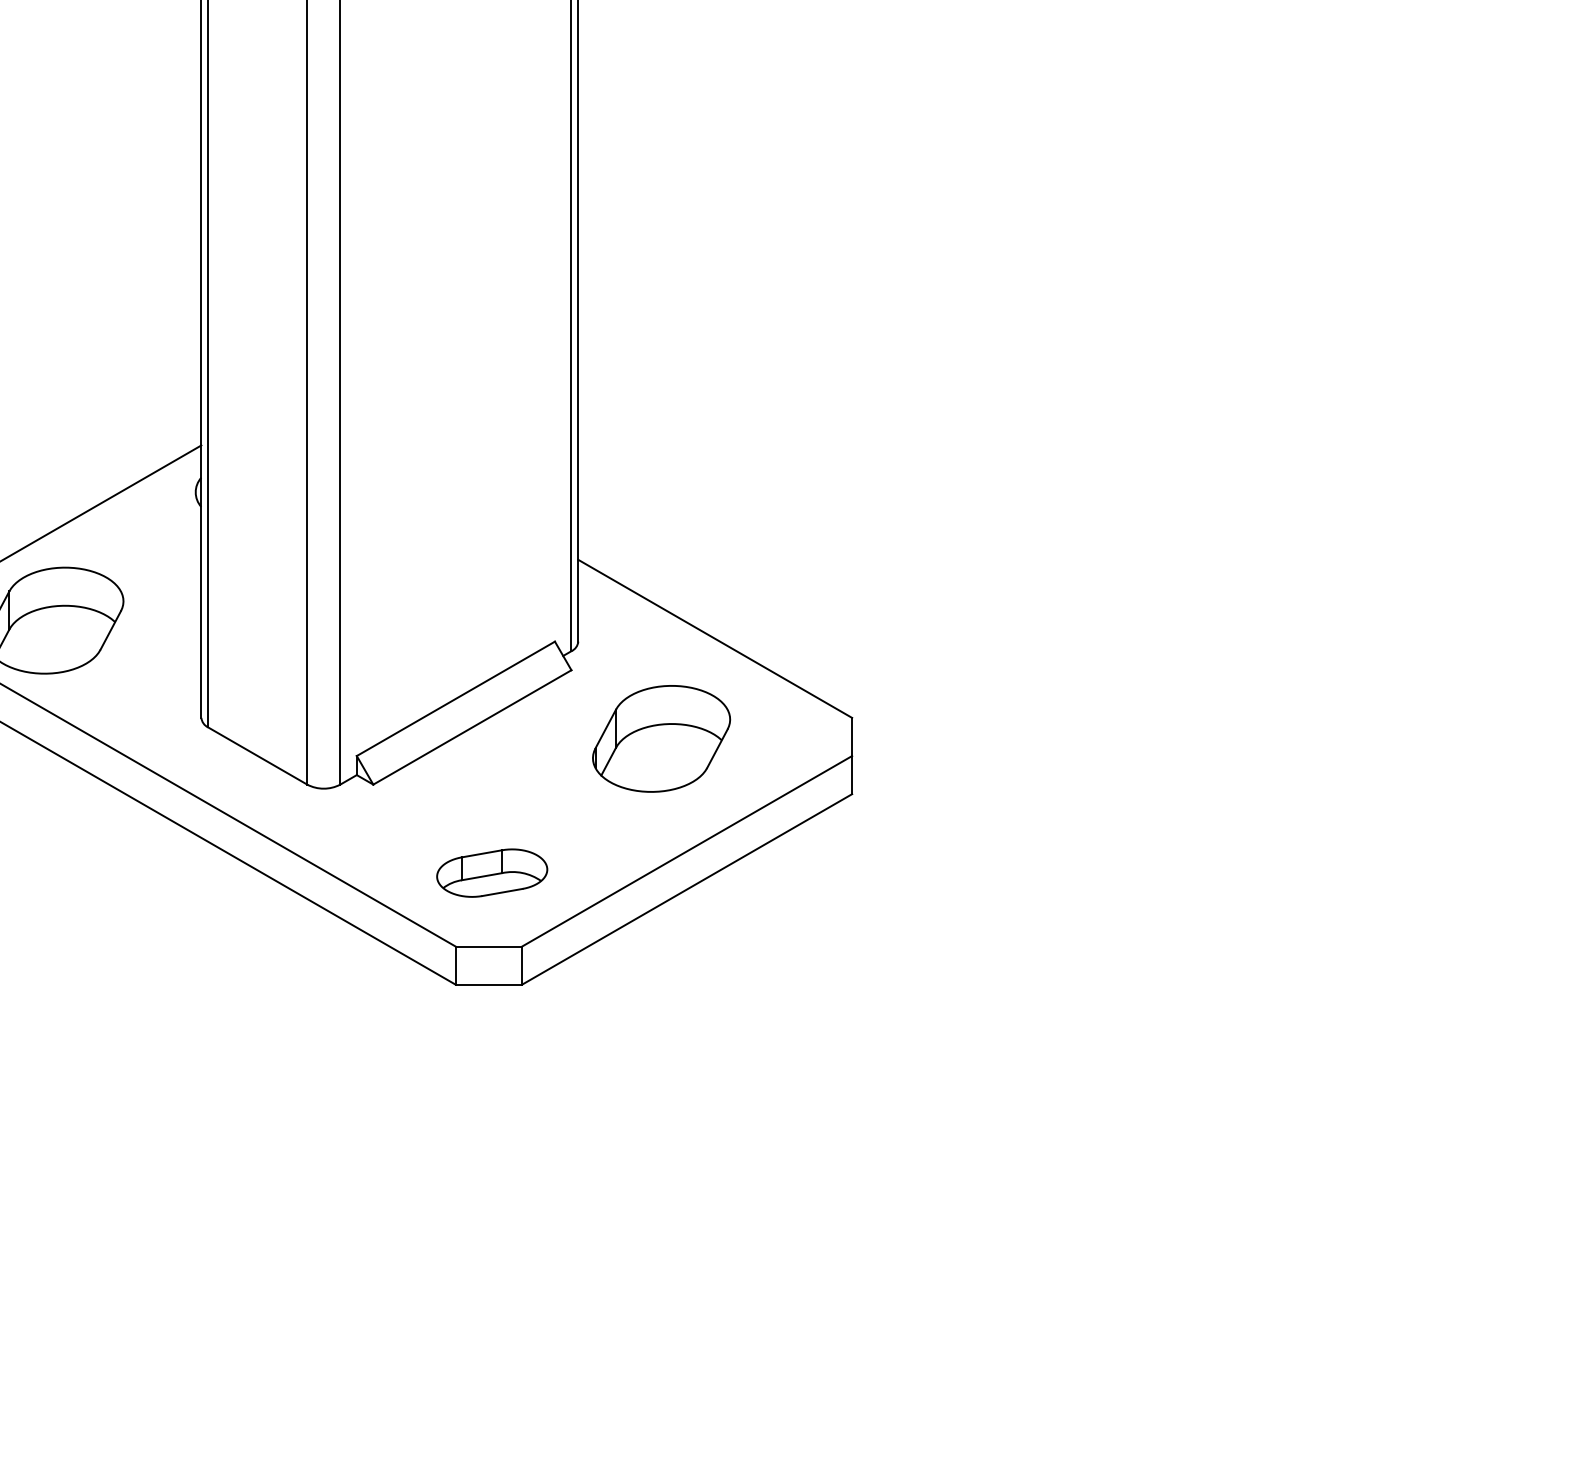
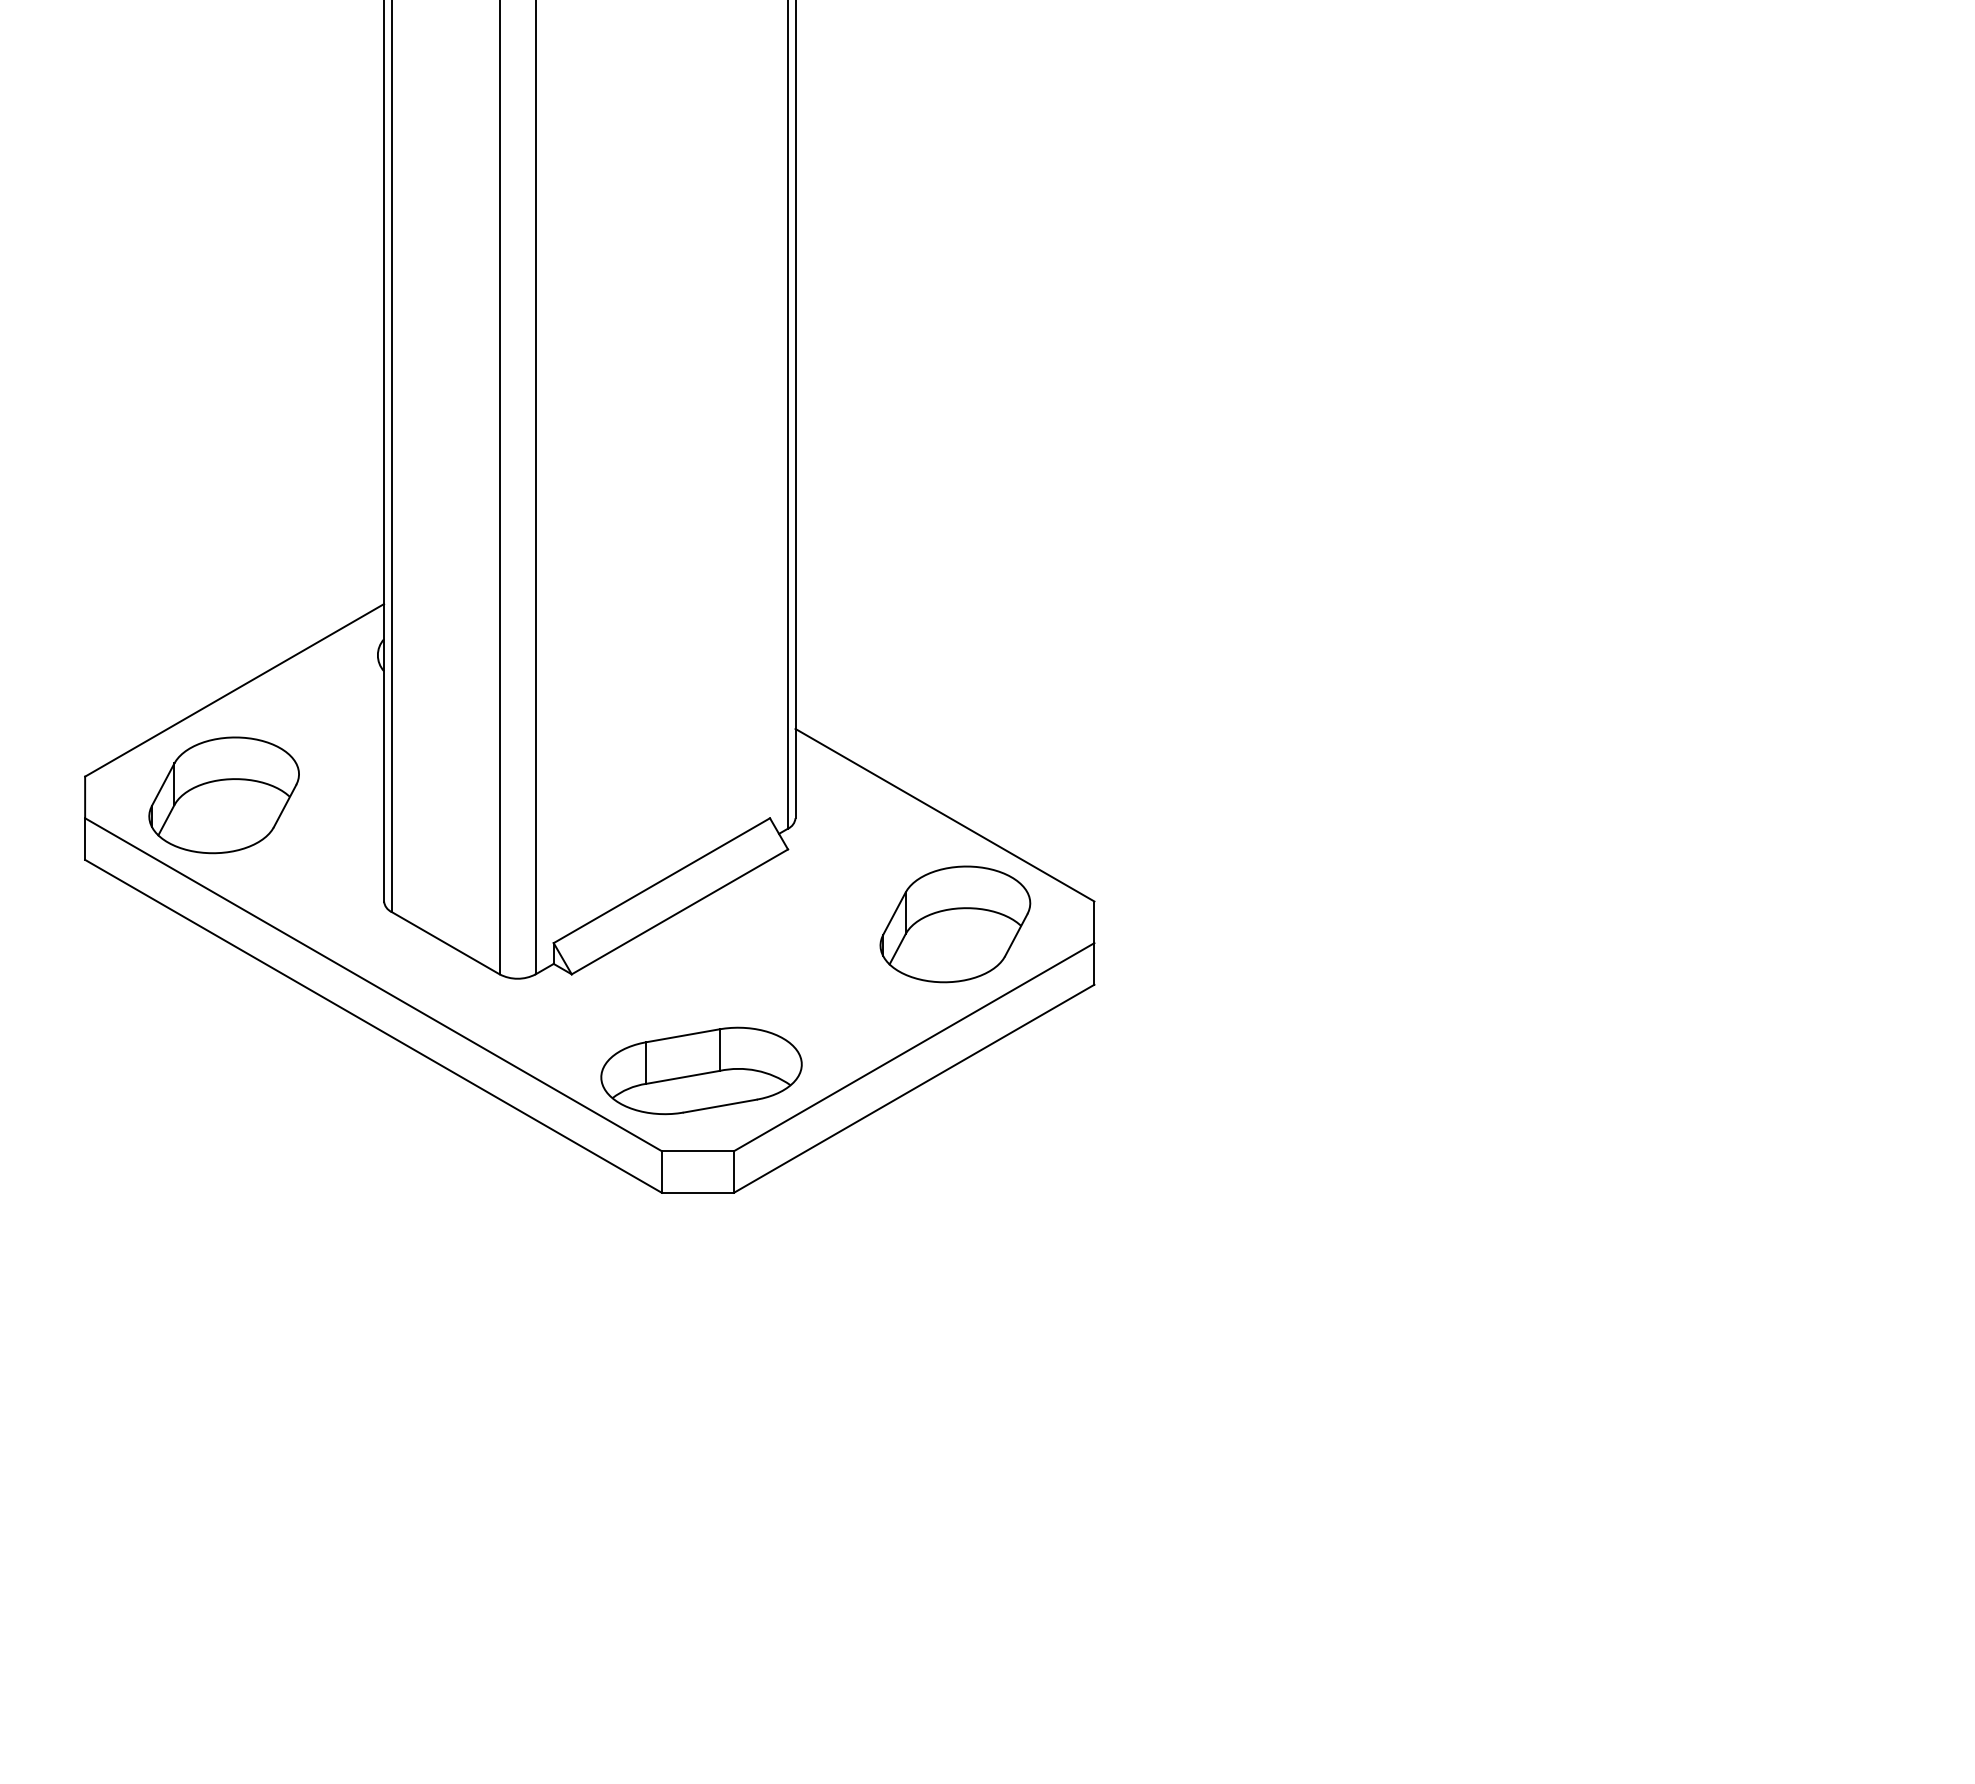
part: (661, 738) -> (955, 924), moved
part: (492, 872) -> (701, 1070), size x1.67

